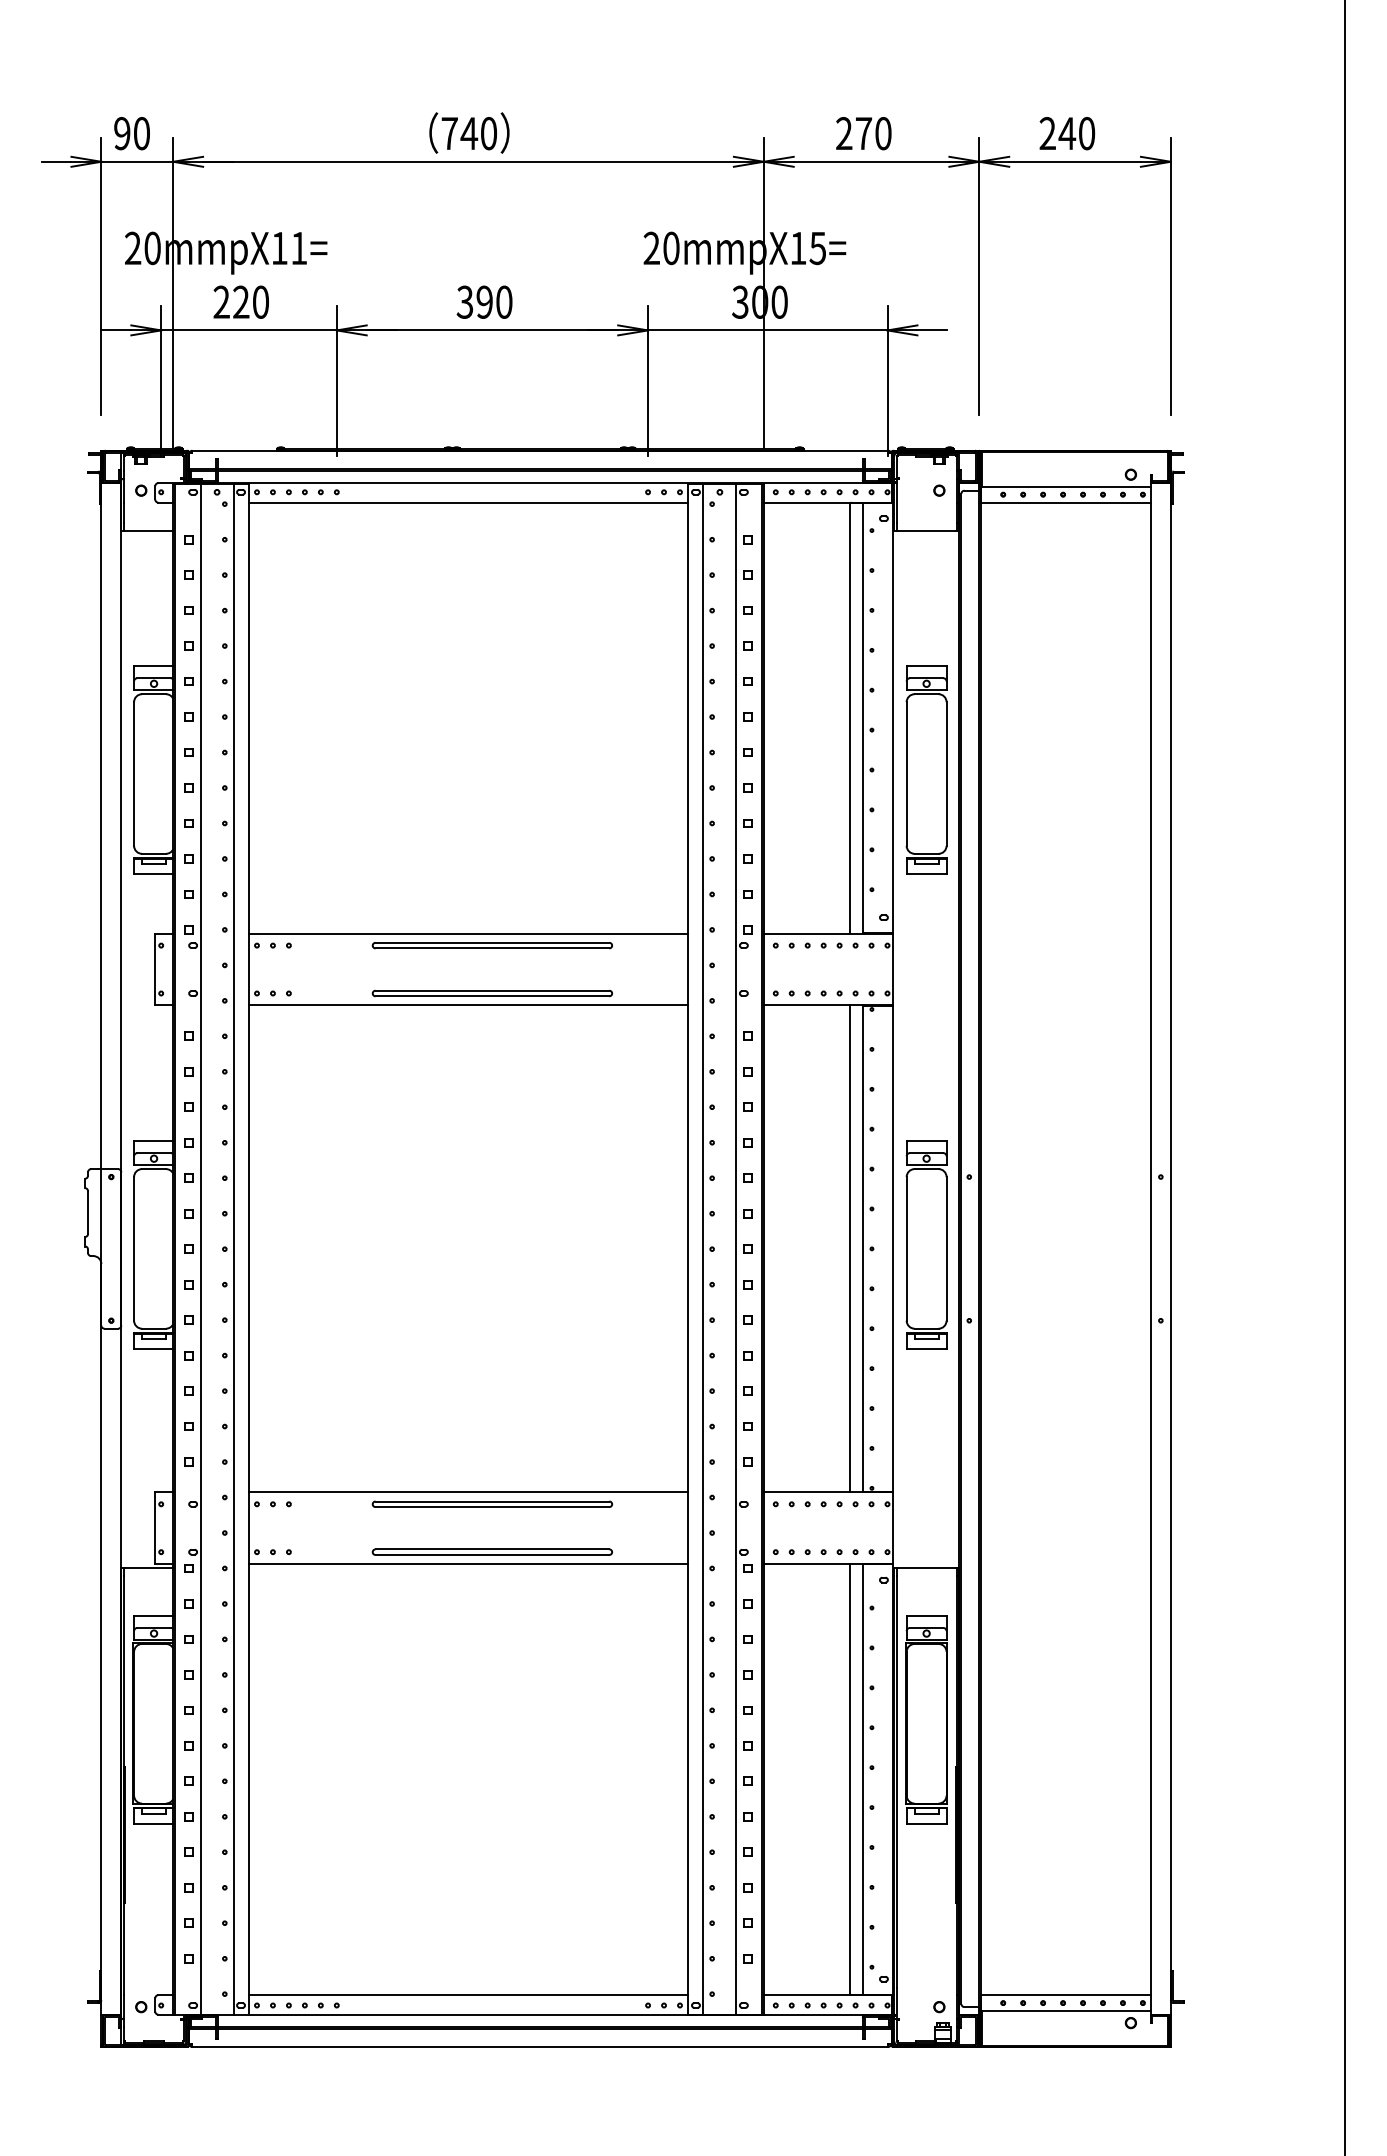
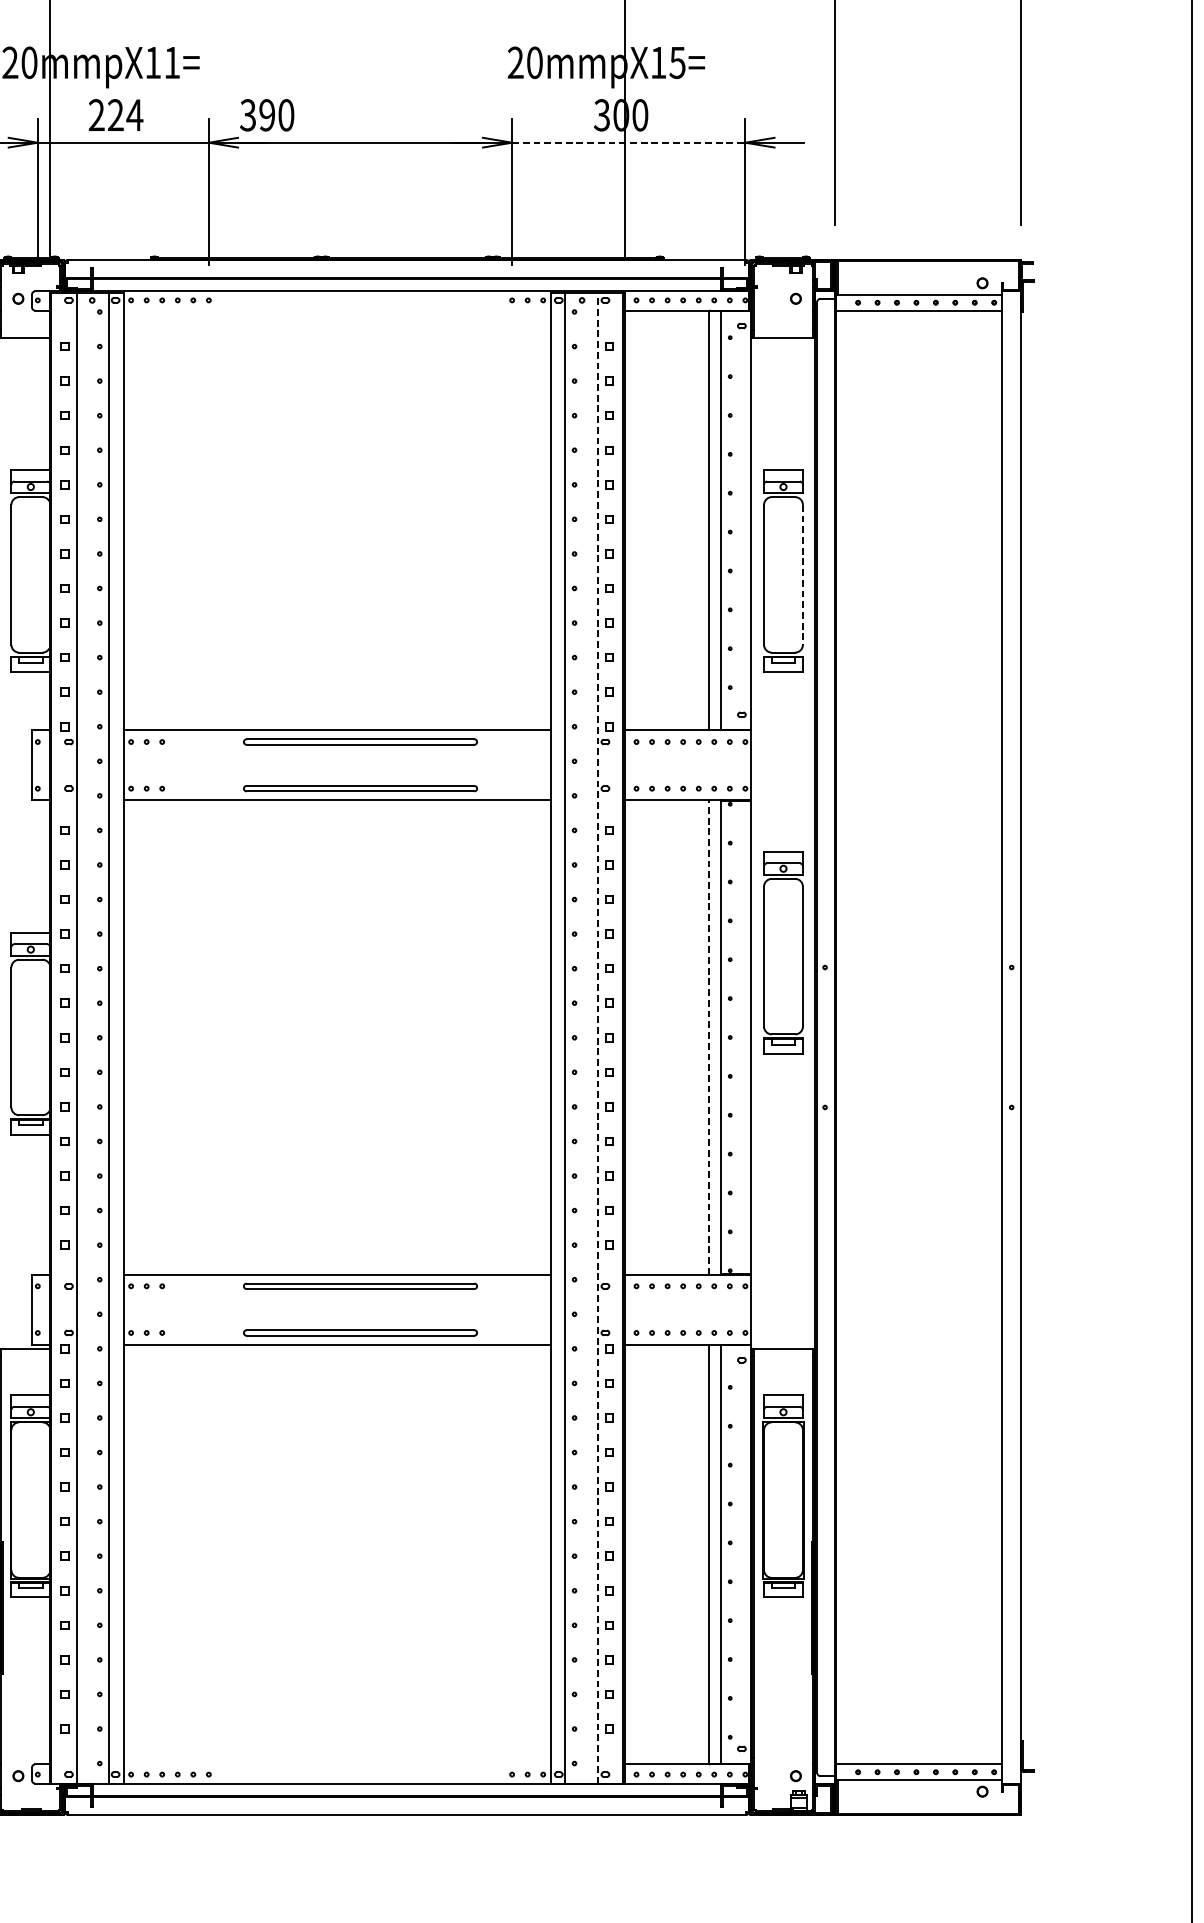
text: (260, 301) -> (134, 114), 220 -> 224
text: (484, 301) -> (267, 114), moved
line: (767, 330) -> (628, 142), solid -> dashed
line: (468, 502) -> (337, 310), removed
line: (946, 774) -> (802, 575), solid -> dashed
part: (926, 1244) -> (783, 952), moved
line: (850, 1248) -> (709, 1037), solid -> dashed
line: (735, 1249) -> (597, 1038), solid -> dashed
line: (468, 1995) -> (337, 1764), removed

